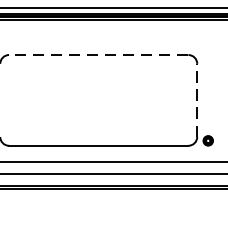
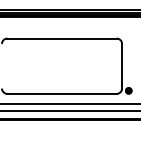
line: (99, 54) -> (62, 38), dashed -> solid
line: (197, 99) -> (122, 65), dashed -> solid

